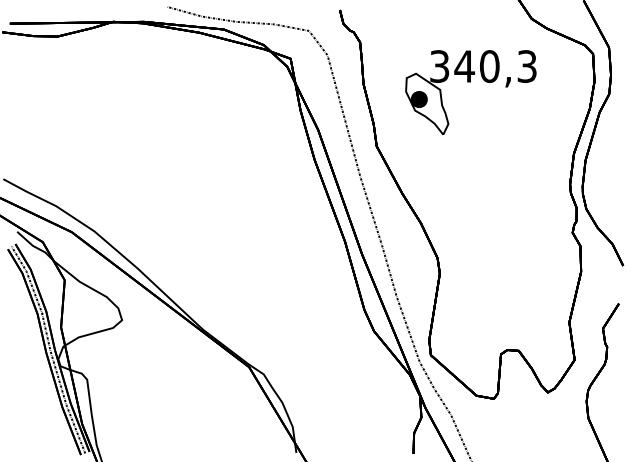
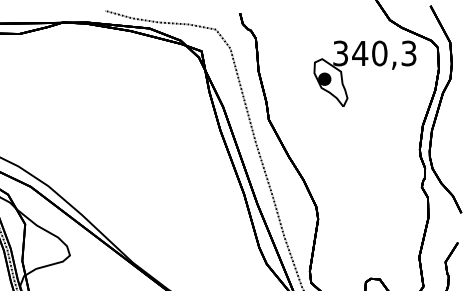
part: (470, 82) -> (364, 65), moved

